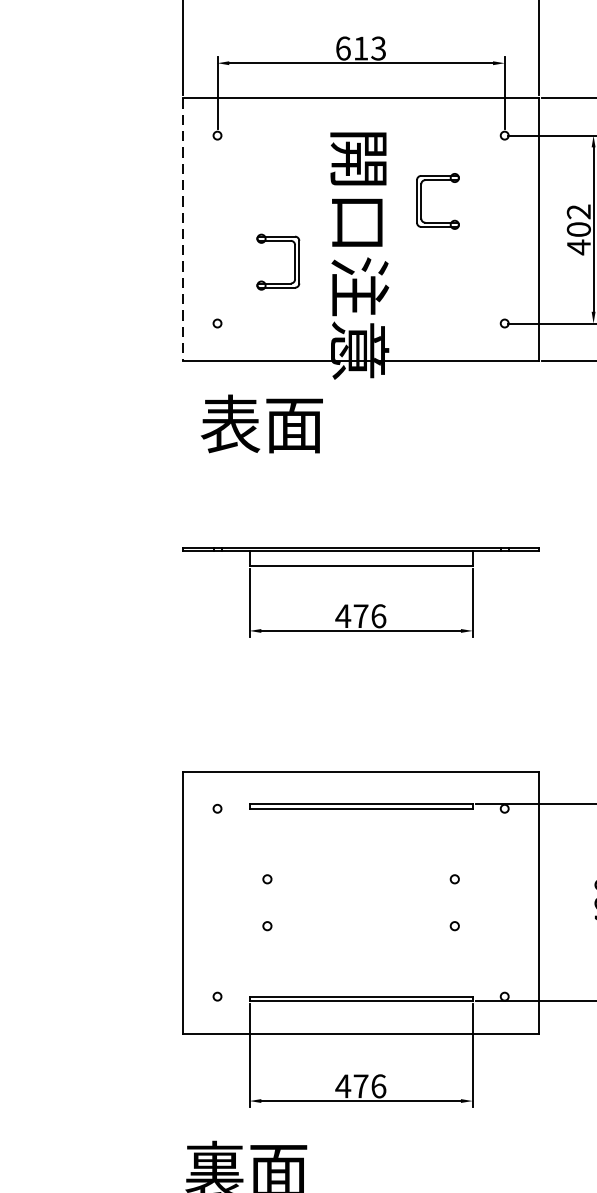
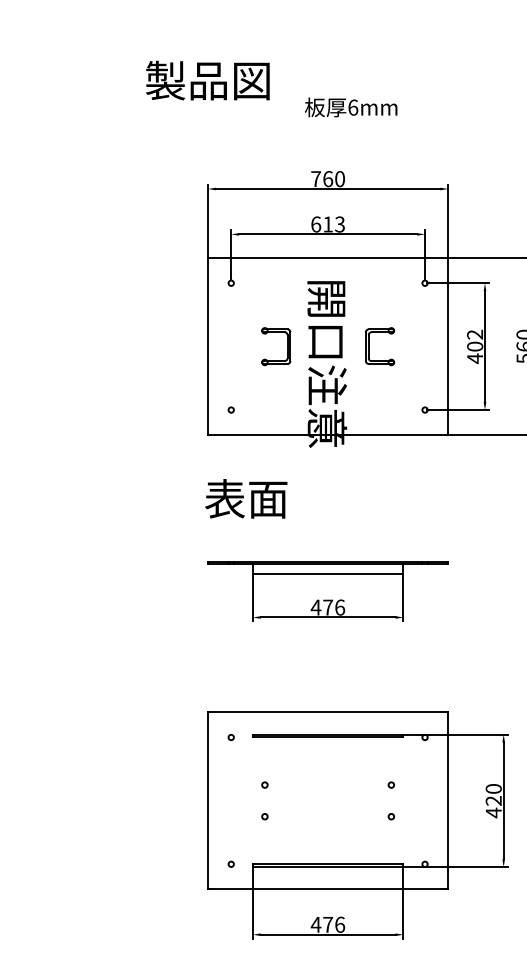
part: (422, 201) -> (369, 346), moved
line: (183, 229) -> (208, 346), dashed -> solid
part: (294, 261) -> (287, 346), moved
text: (262, 423) -> (246, 498), moved

